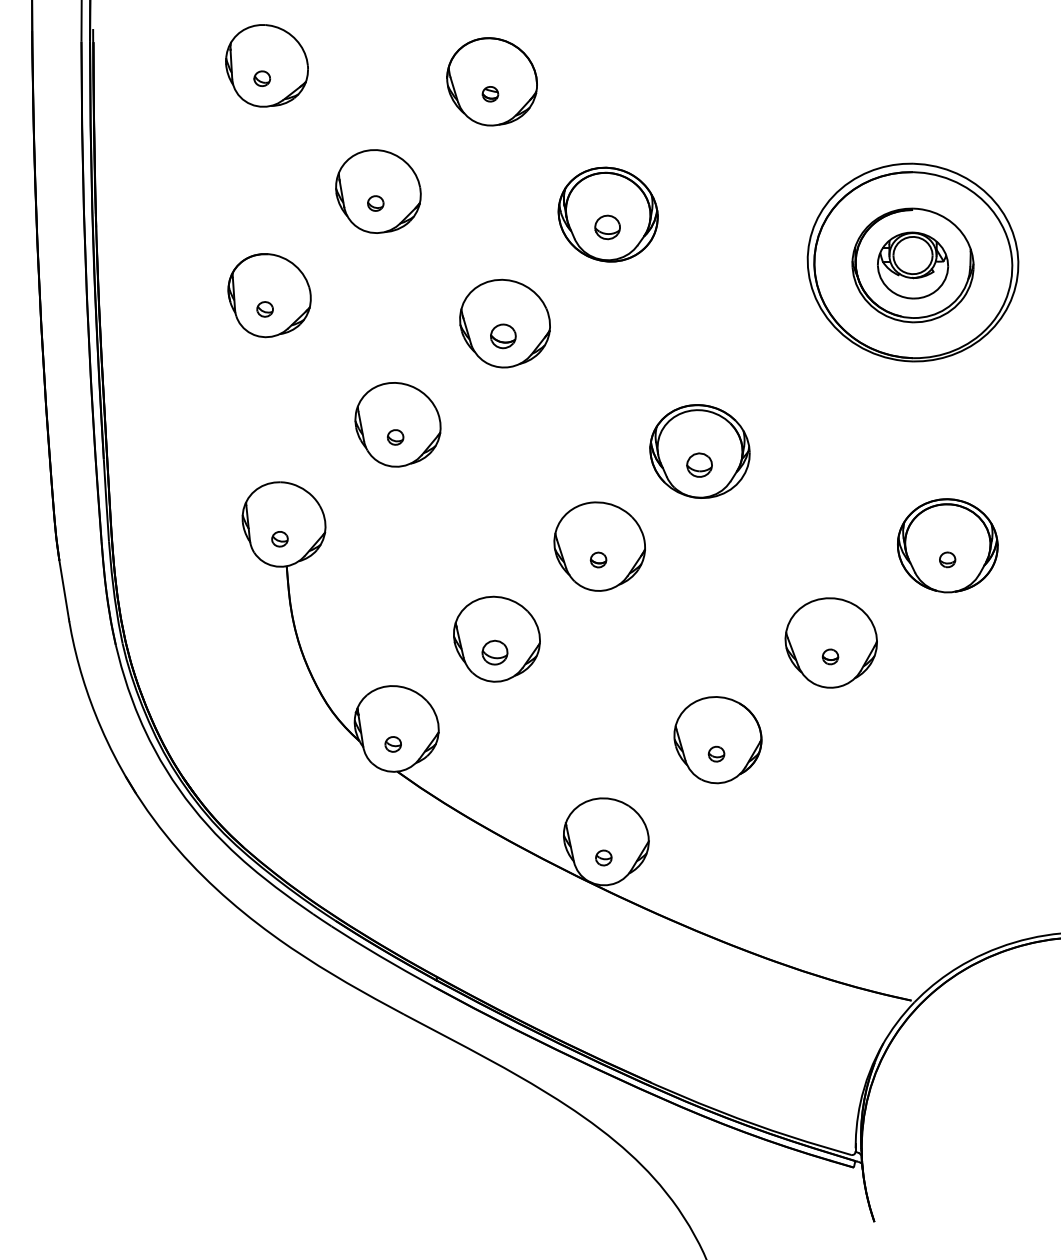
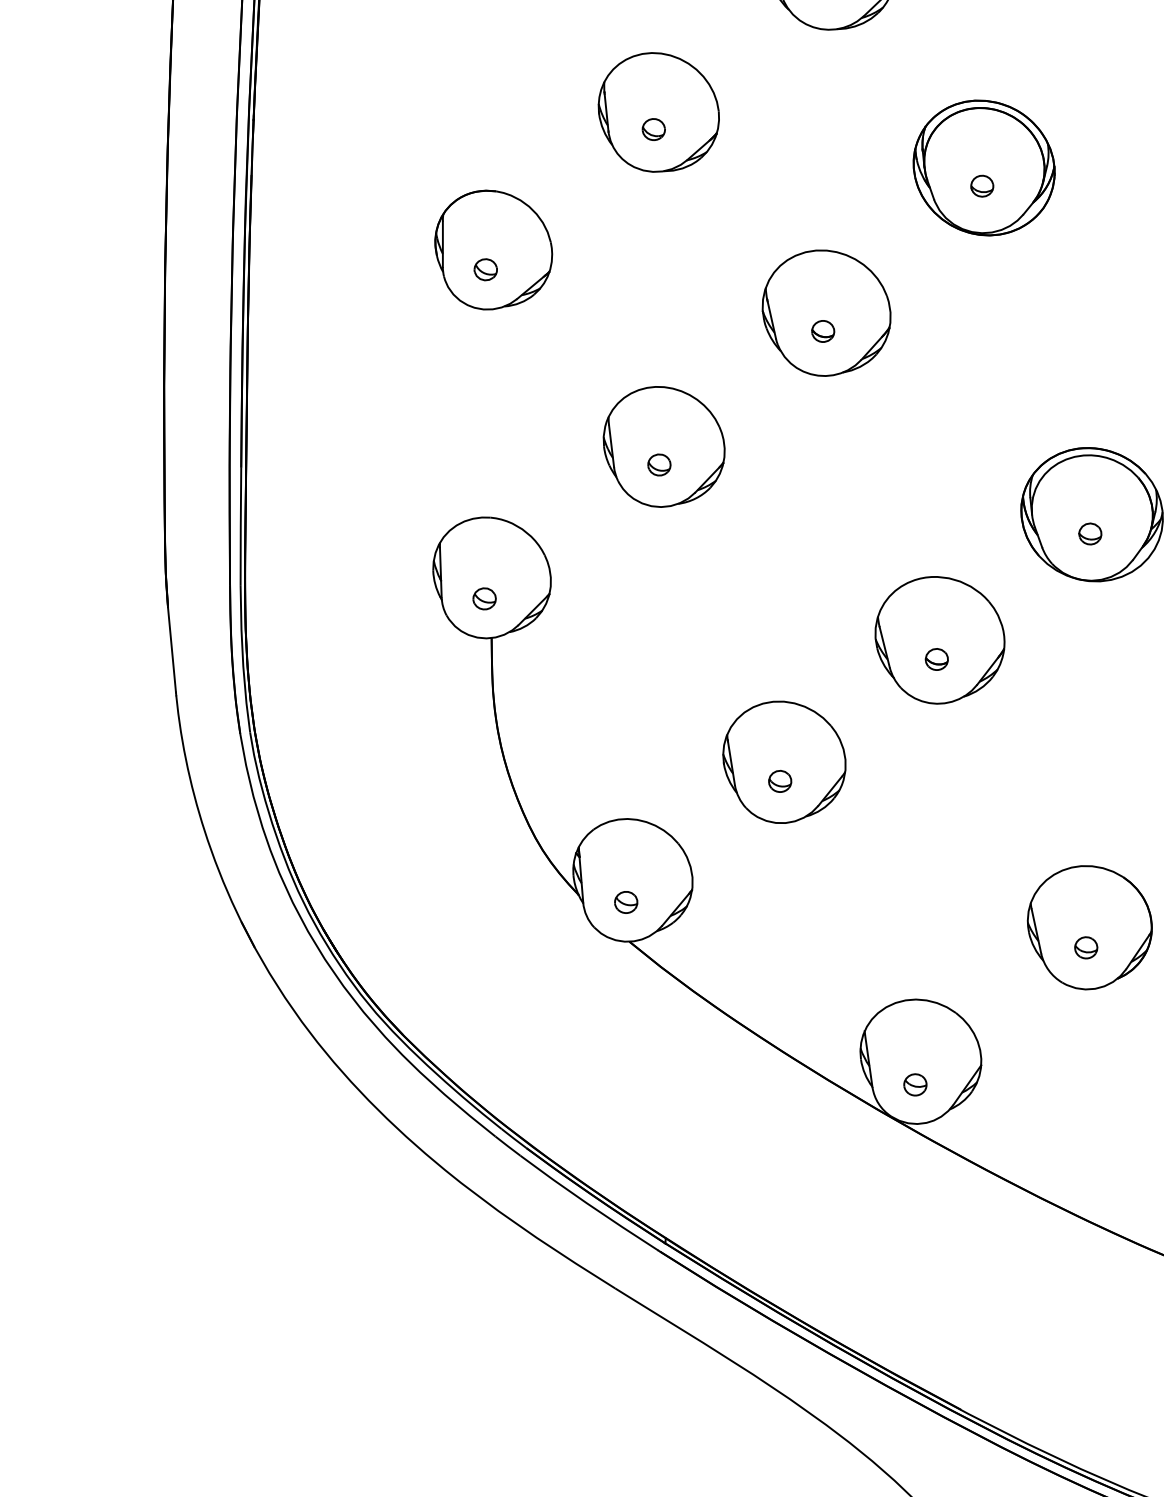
part: (607, 227) -> (981, 186), size x0.62
part: (503, 336) -> (823, 331), size x0.62
part: (699, 464) -> (1090, 533), size x0.62
part: (494, 652) -> (779, 781), size x0.62

